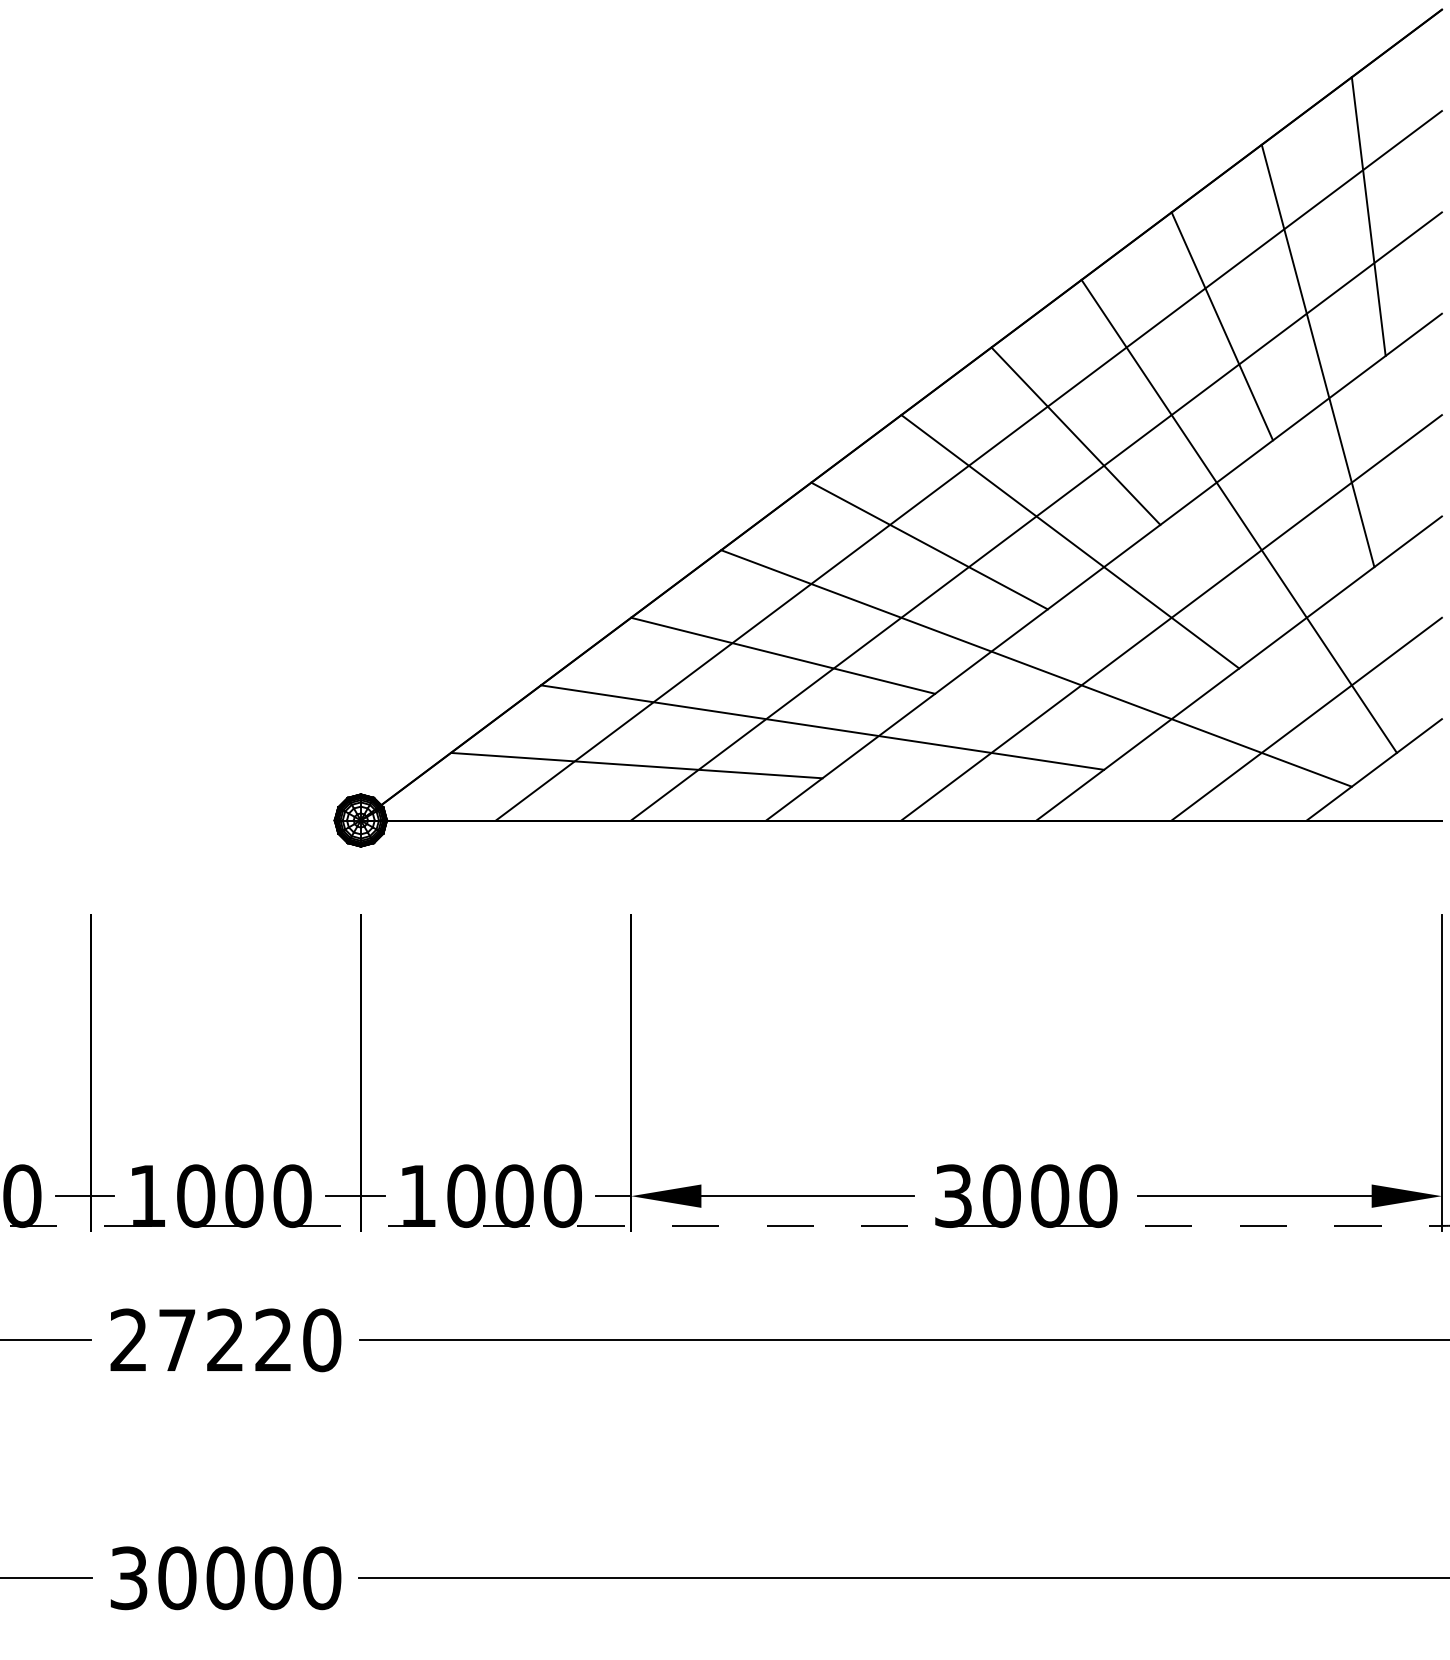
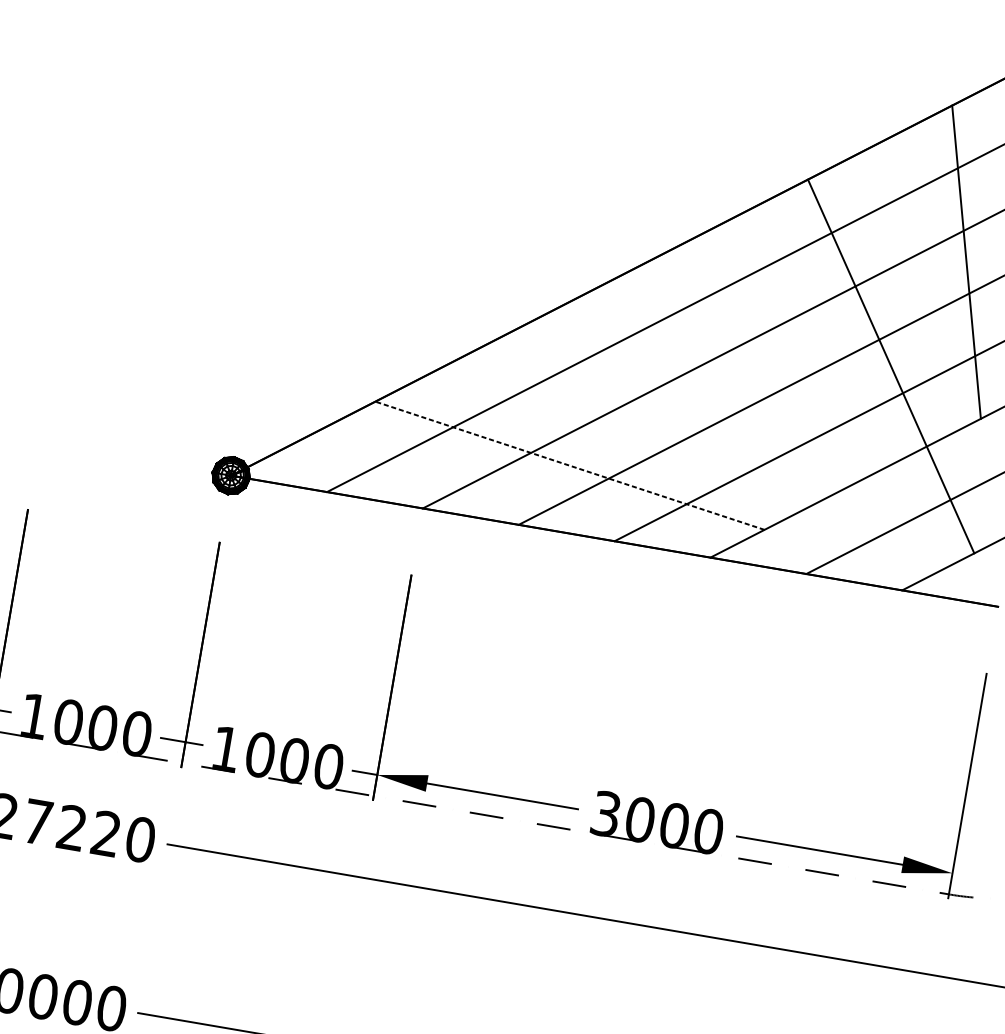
line: (1222, 326) -> (902, 229), removed
line: (1075, 435) -> (784, 289), removed
line: (1070, 541) -> (768, 363), removed
line: (929, 545) -> (667, 349), removed
line: (783, 655) -> (550, 409), removed
line: (1036, 668) -> (728, 449), removed
line: (822, 727) -> (569, 465), solid -> dashed
line: (636, 765) -> (433, 470), removed

